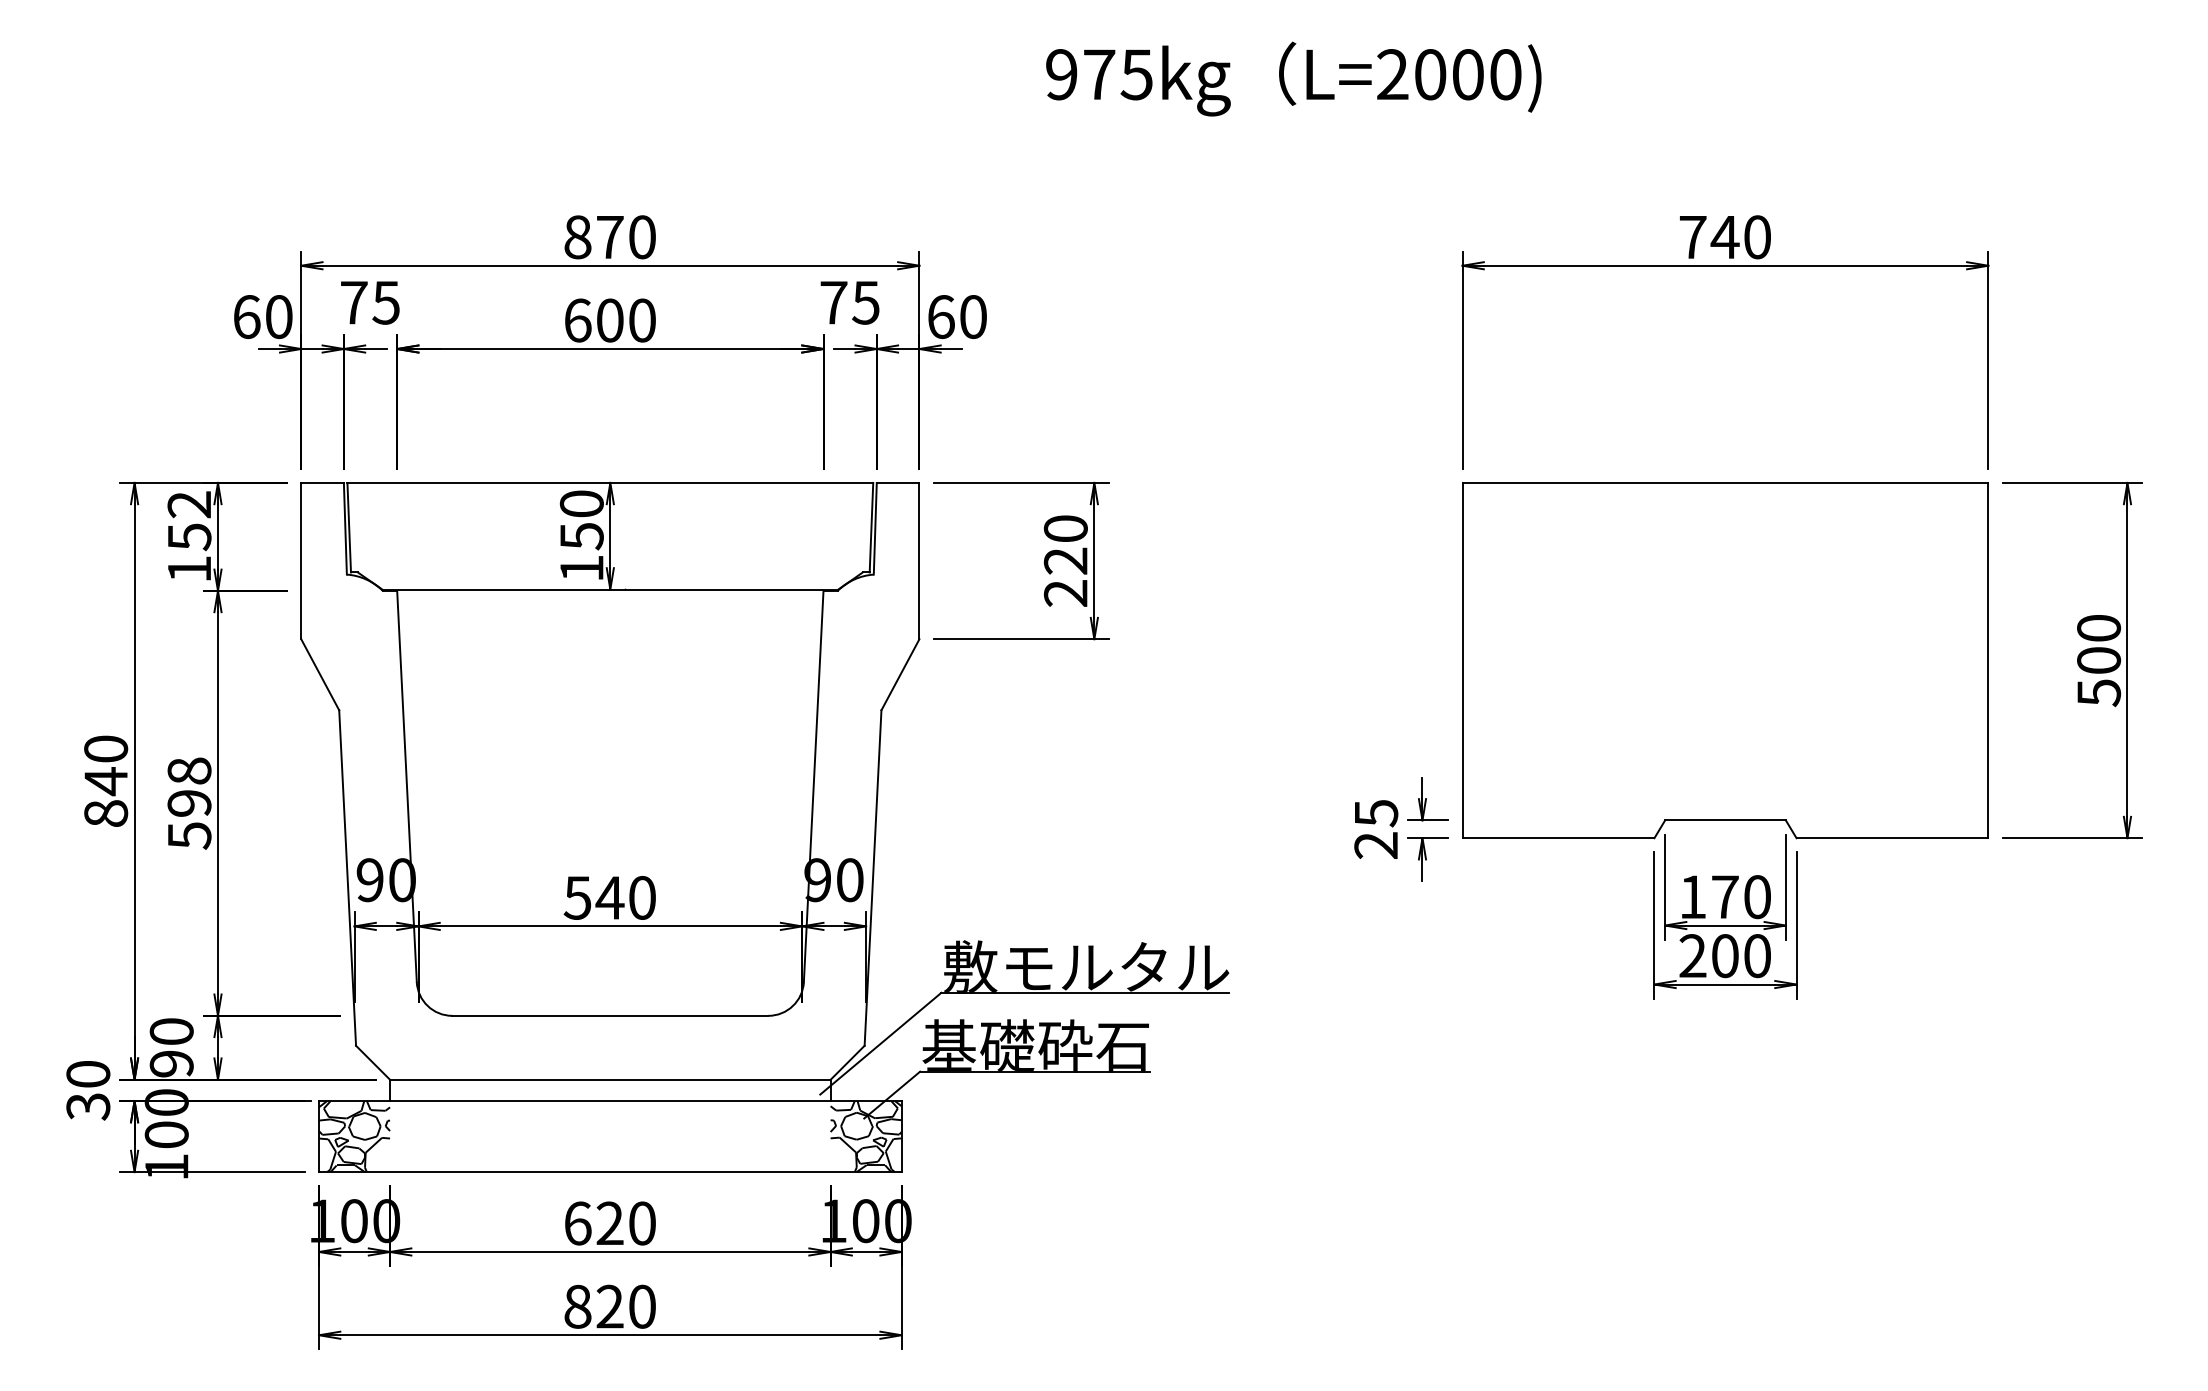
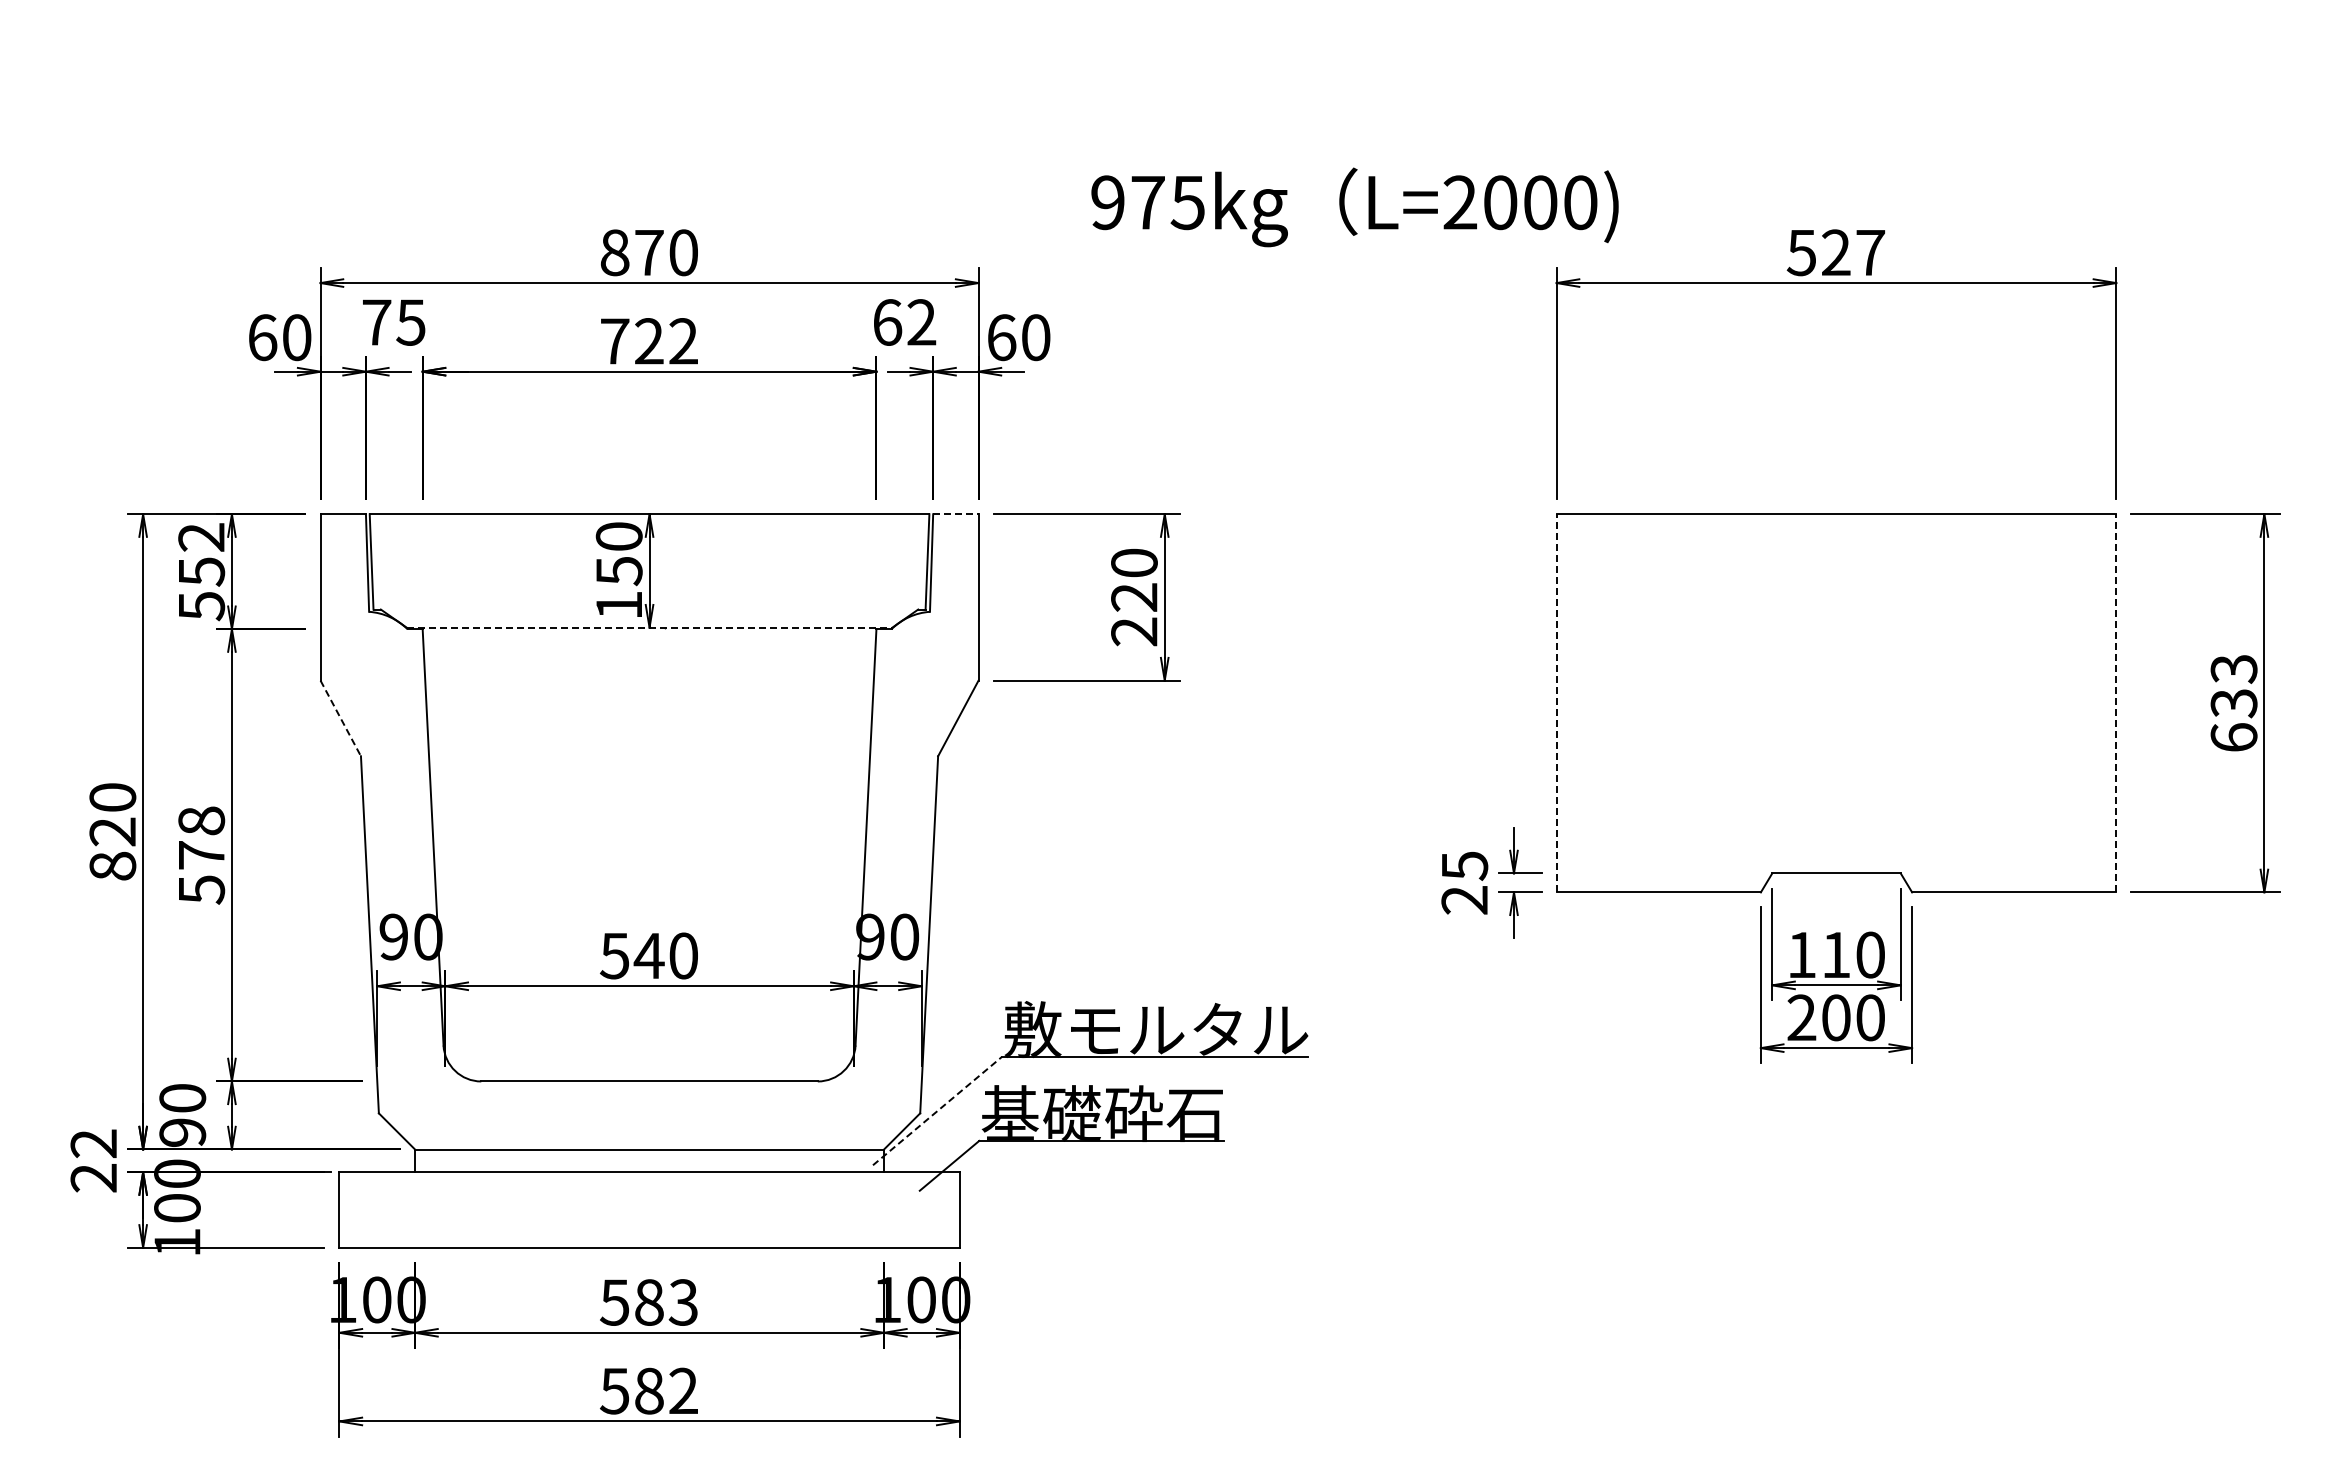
text: (1293, 79) -> (1354, 207), moved
text: (1724, 237) -> (1835, 252), 740 -> 527
text: (849, 302) -> (904, 322), 75 -> 62
text: (610, 320) -> (649, 341), 600 -> 722
line: (897, 483) -> (955, 514), solid -> dashed
text: (190, 569) -> (202, 606), 152 -> 552
line: (610, 589) -> (649, 627), solid -> dashed
line: (1462, 659) -> (1556, 702), solid -> dashed
line: (1988, 659) -> (2116, 702), solid -> dashed
text: (2098, 660) -> (2233, 703), 500 -> 633
line: (319, 674) -> (340, 718), solid -> dashed
text: (105, 780) -> (112, 831), 840 -> 820
text: (189, 803) -> (201, 855), 598 -> 578
text: (1725, 896) -> (1836, 954), 170 -> 110
line: (880, 1043) -> (937, 1110), solid -> dashed
text: (87, 1091) -> (93, 1161), 30 -> 22
hatch: (354, 1136) -> (377, 1209), removed
hatch: (865, 1136) -> (921, 1209), removed
text: (609, 1223) -> (648, 1302), 620 -> 583
text: (609, 1306) -> (648, 1390), 820 -> 582

